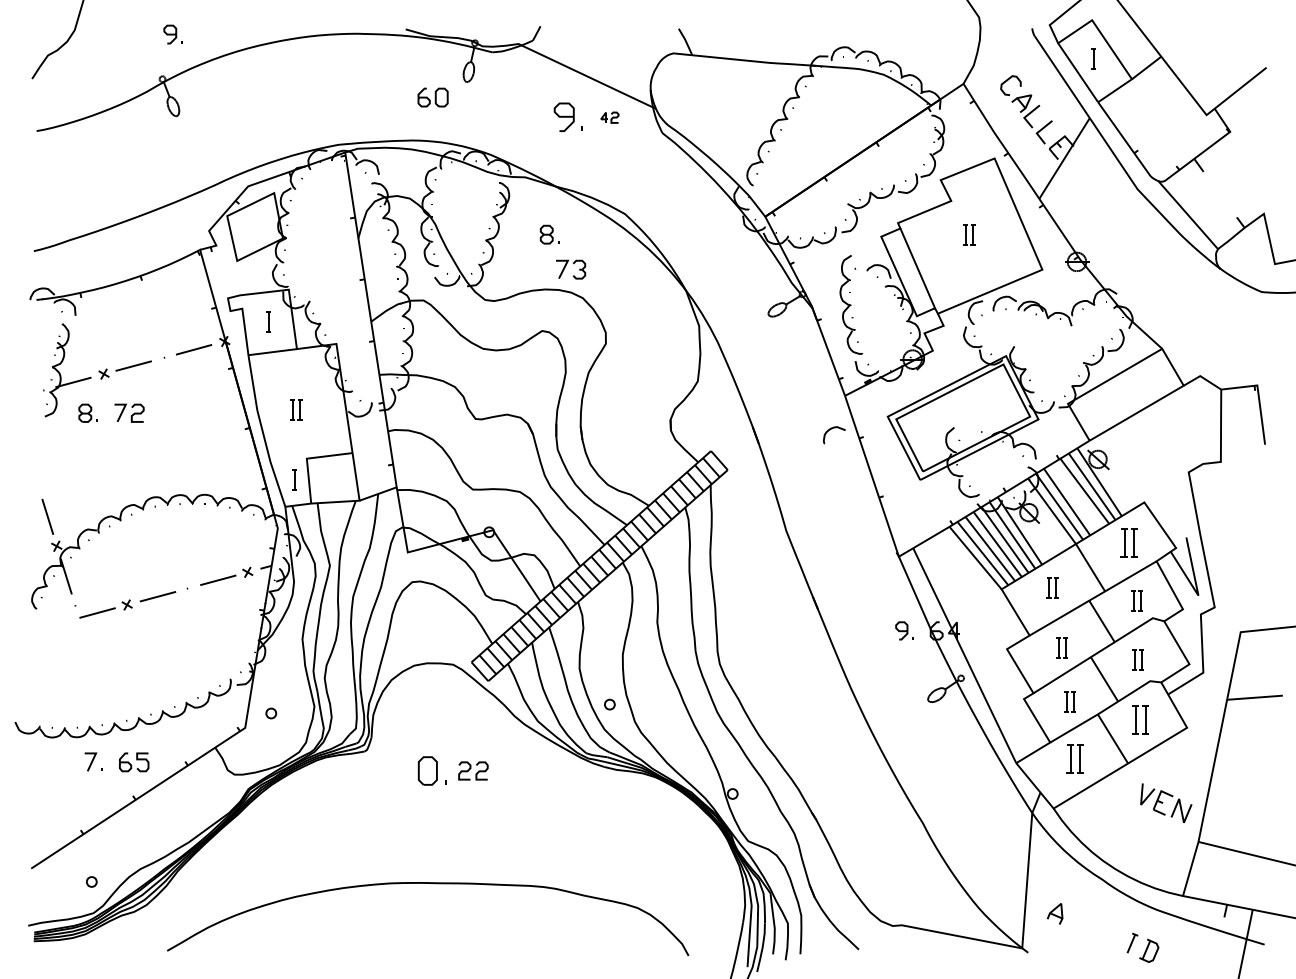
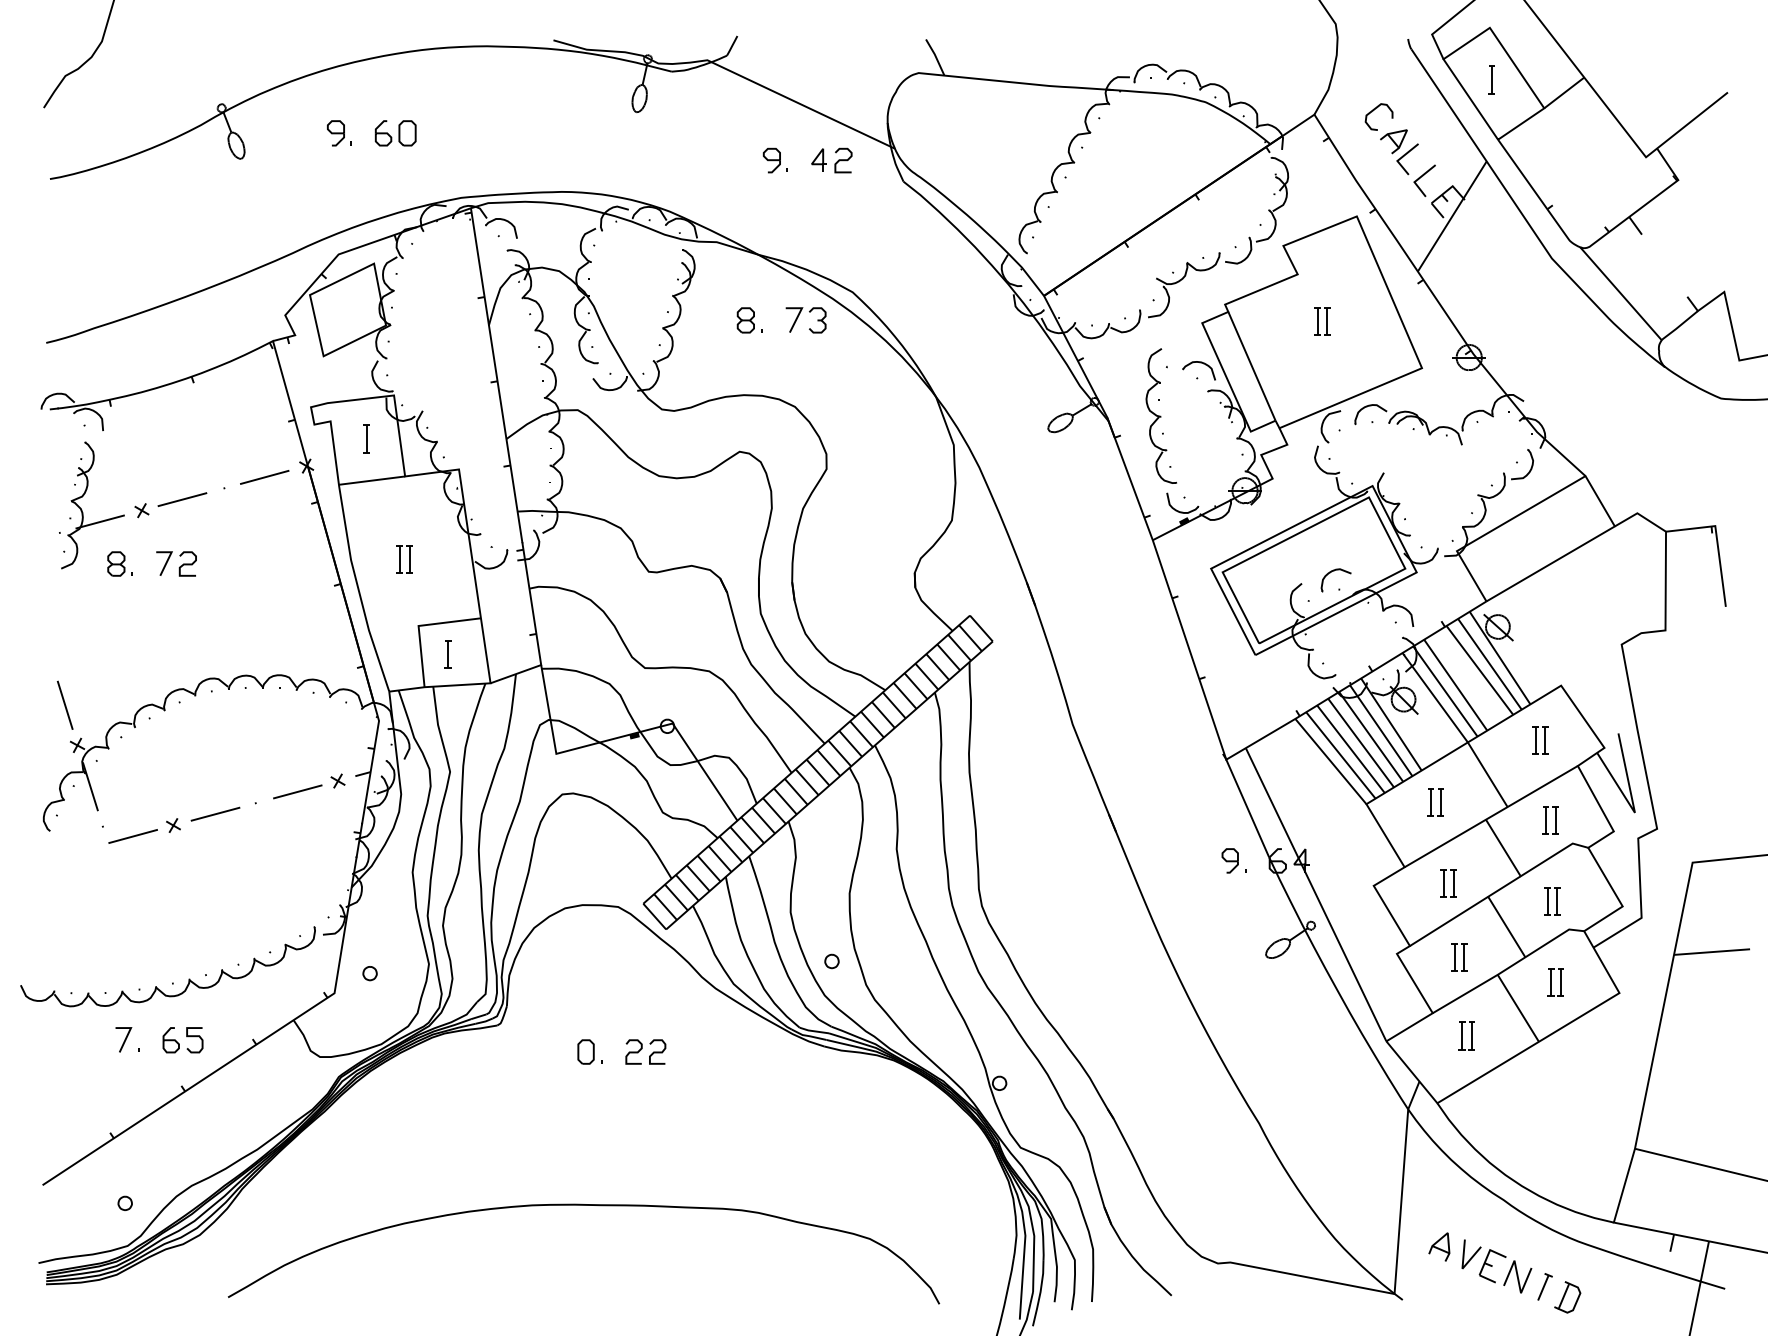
part: (172, 34) -> (339, 133), moved
part: (432, 97) -> (394, 133), moved
part: (568, 117) -> (775, 160), size x0.62
part: (609, 117) -> (831, 160), size x1.67
part: (571, 269) -> (806, 320), moved
part: (832, 429) -> (1333, 572), moved
part: (294, 479) -> (448, 654), moved
part: (1128, 542) -> (1539, 740), size x0.71
part: (1140, 719) -> (1555, 981), size x0.71
part: (1075, 758) -> (1467, 1034), size x0.71
part: (432, 770) -> (590, 1051), size x0.62
part: (1166, 802) -> (1497, 1265), moved

